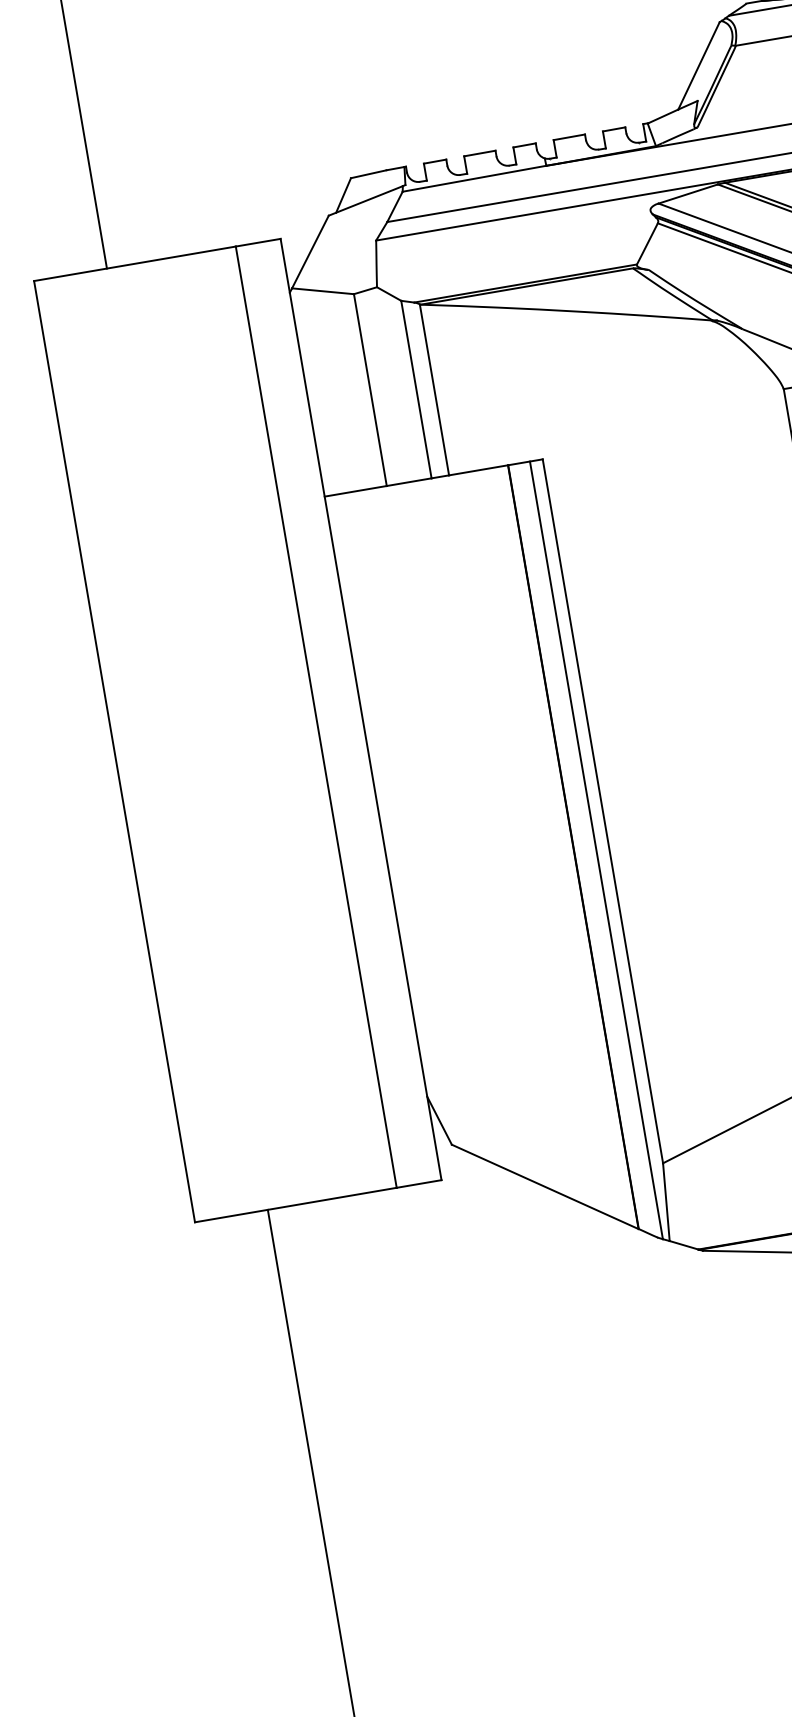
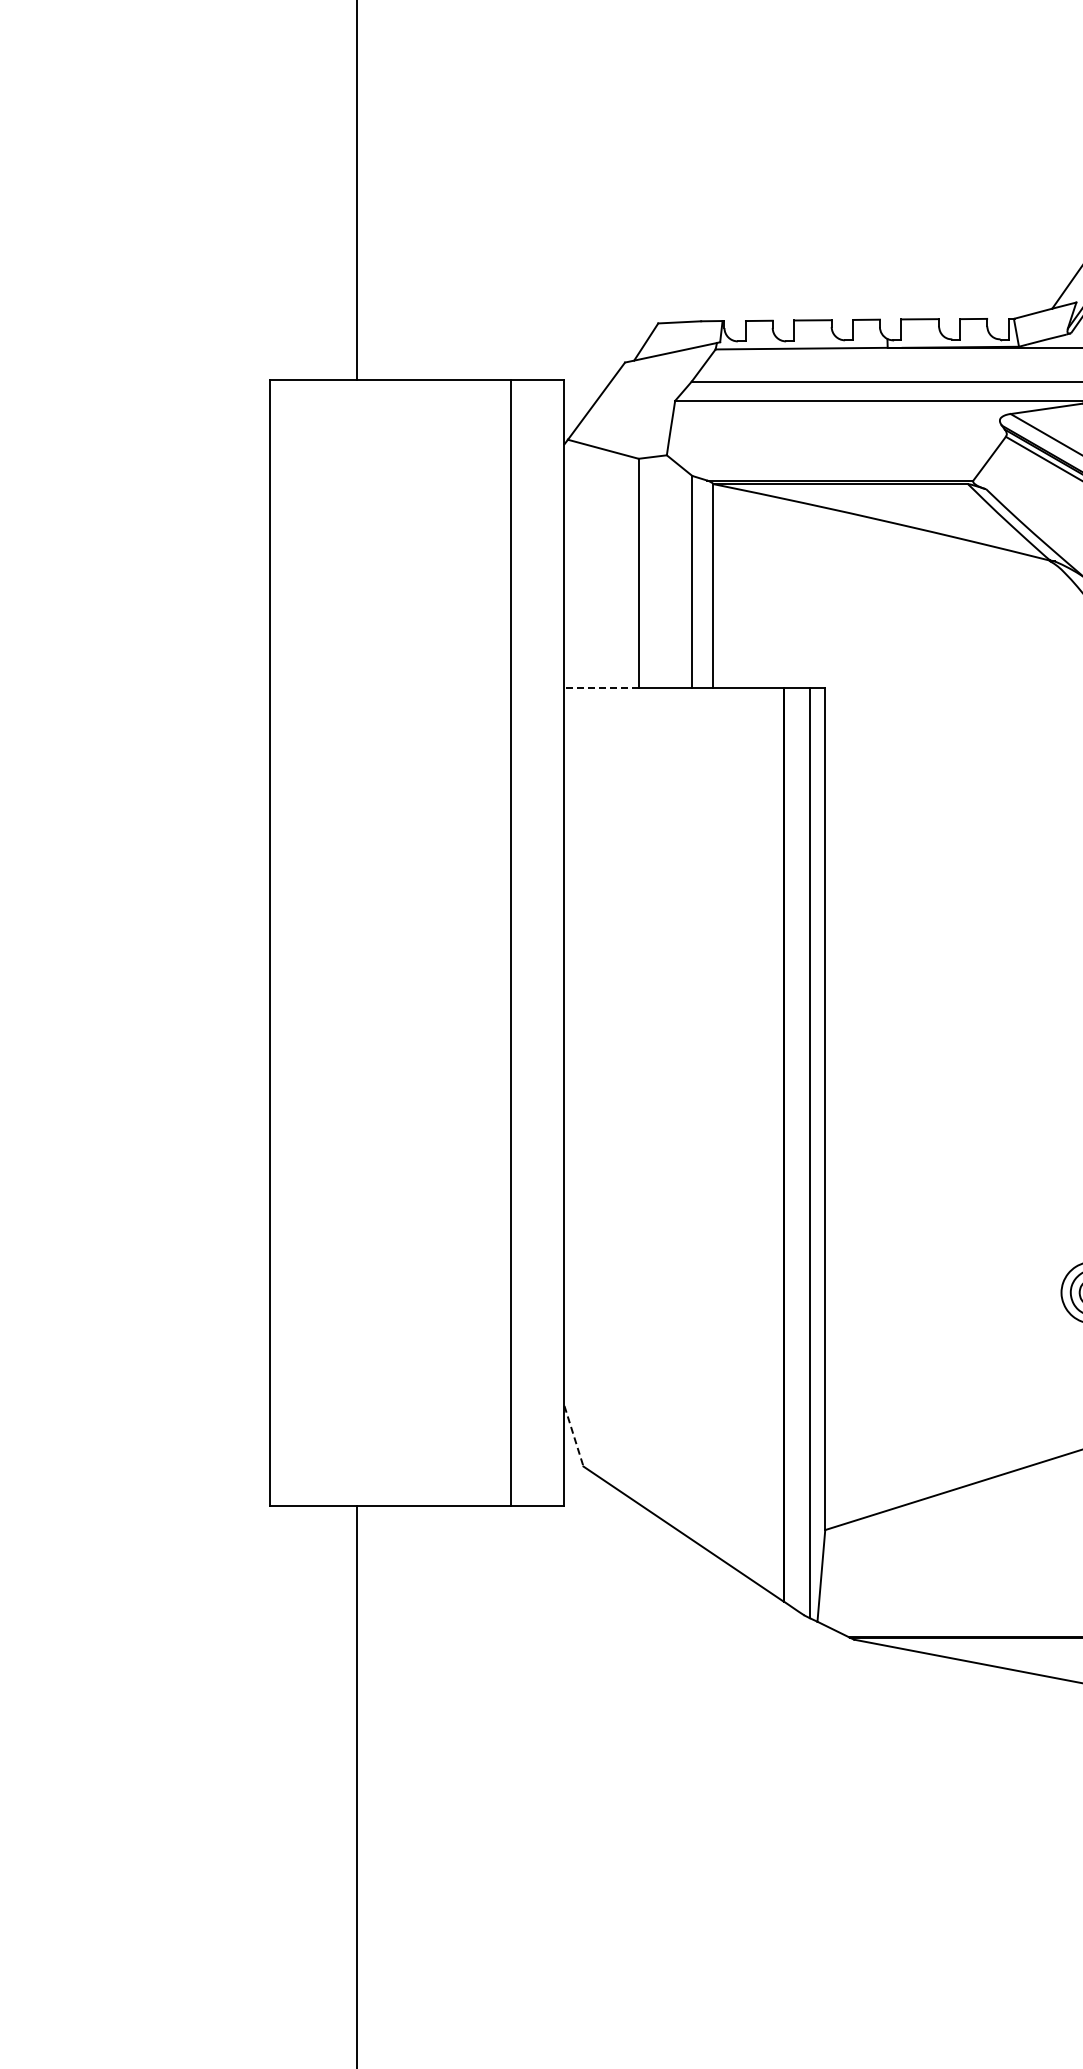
line: (355, 491) -> (601, 688), solid -> dashed
line: (439, 1121) -> (573, 1436), solid -> dashed

